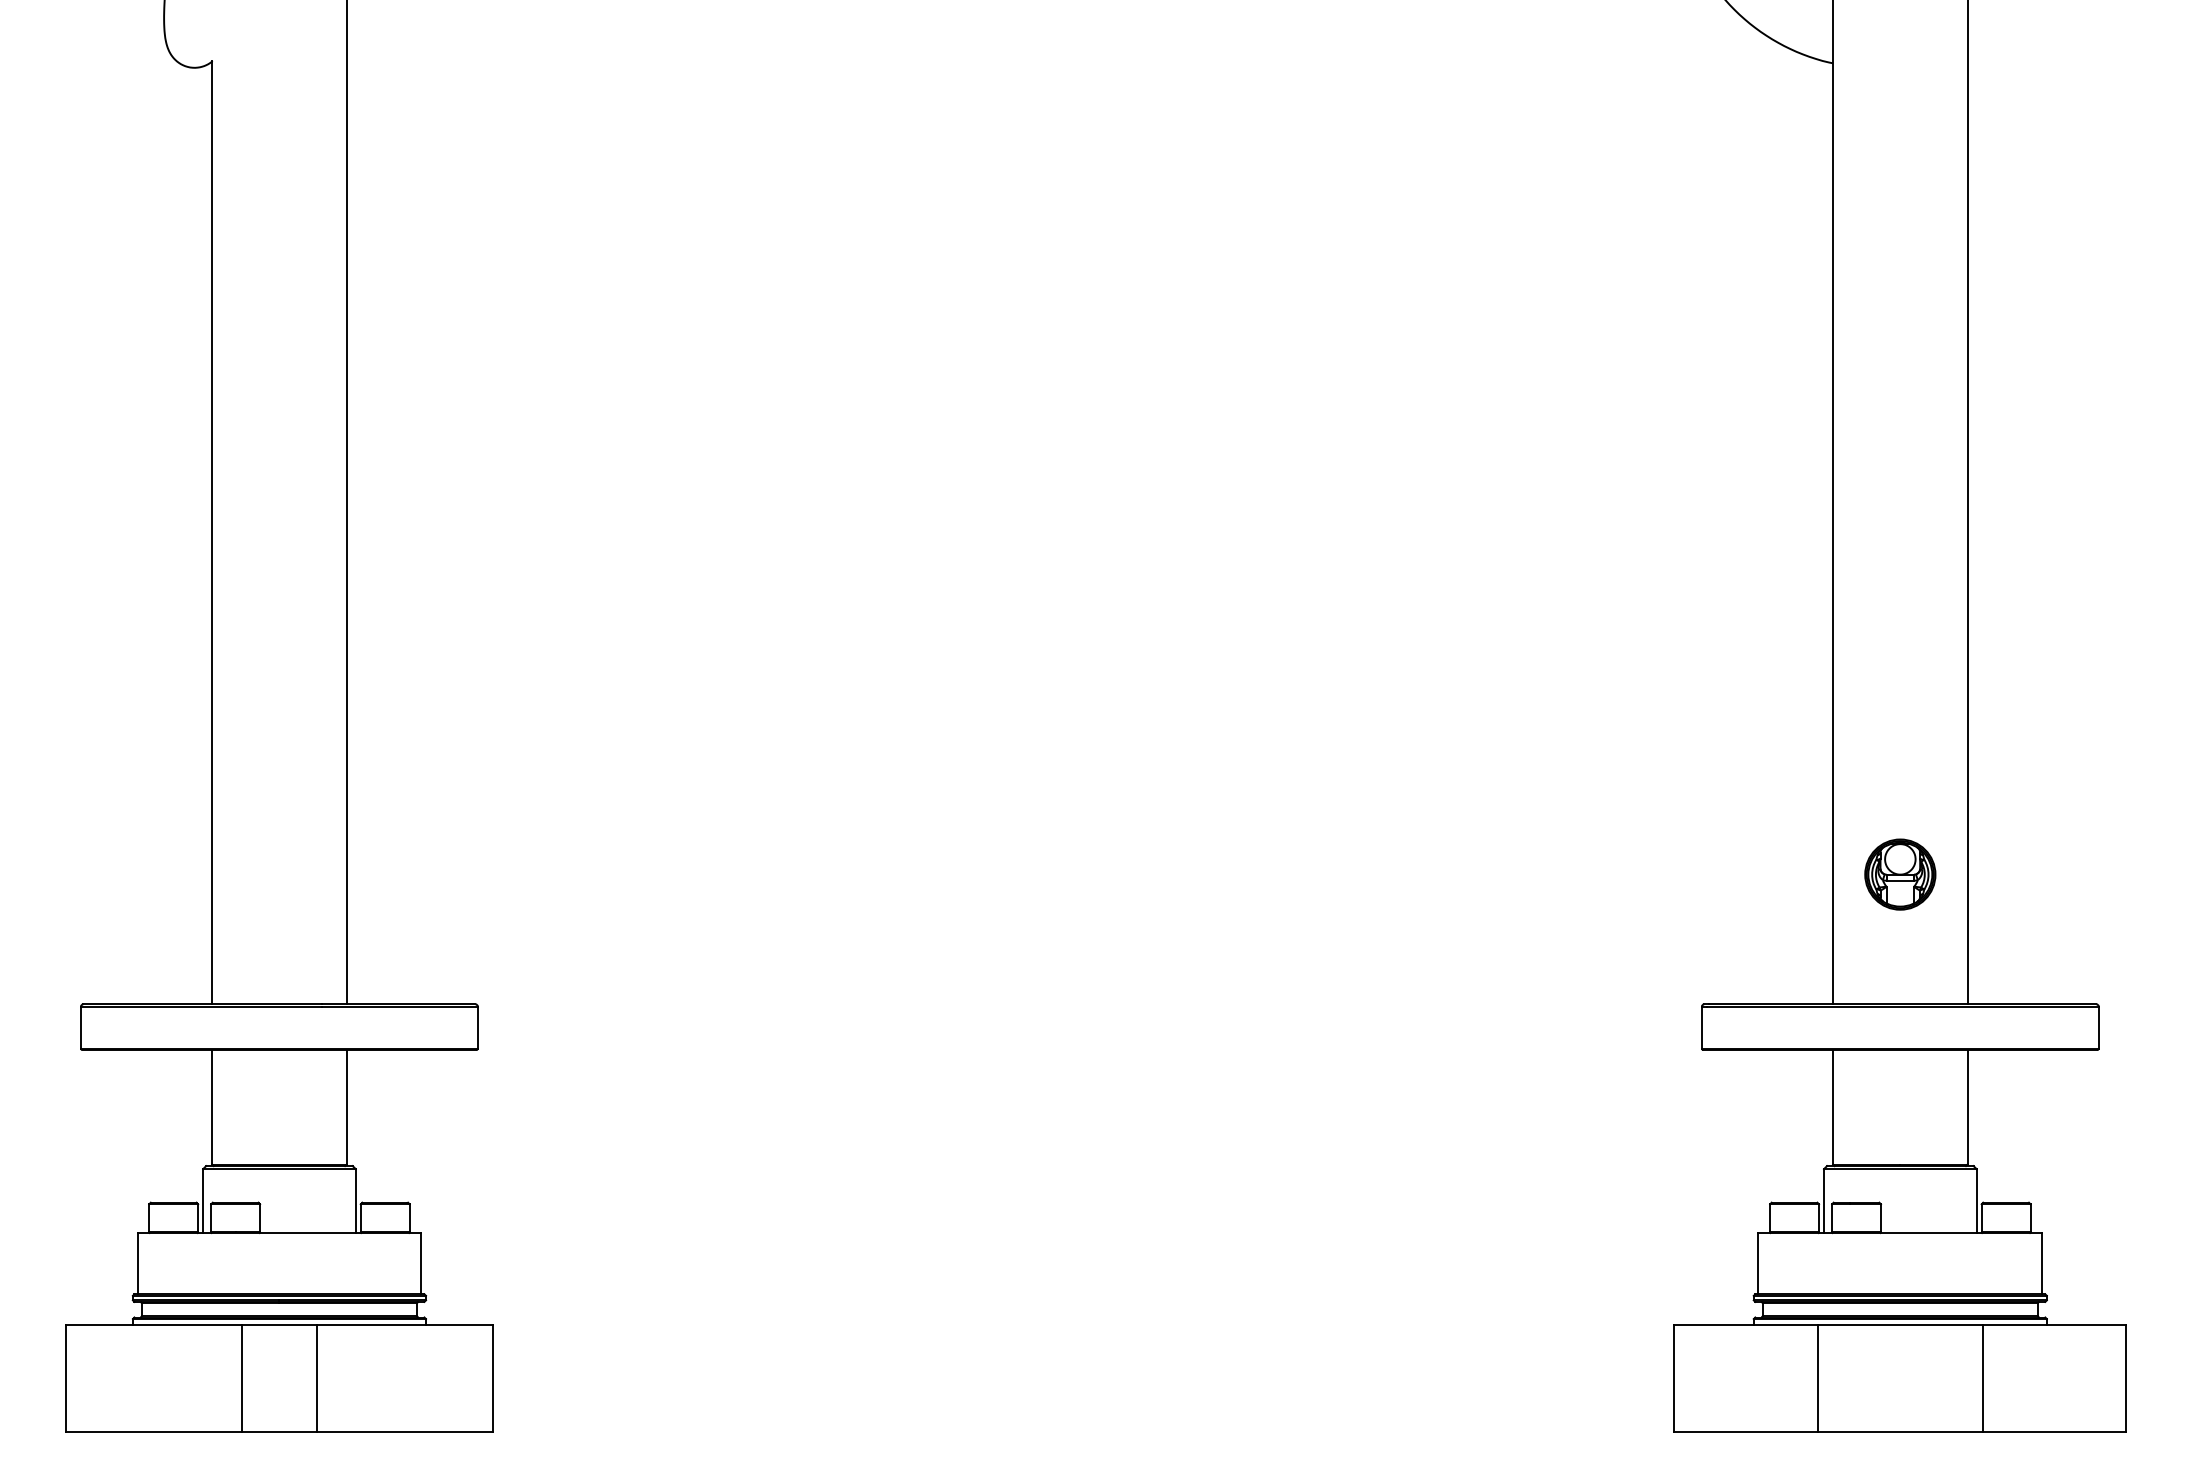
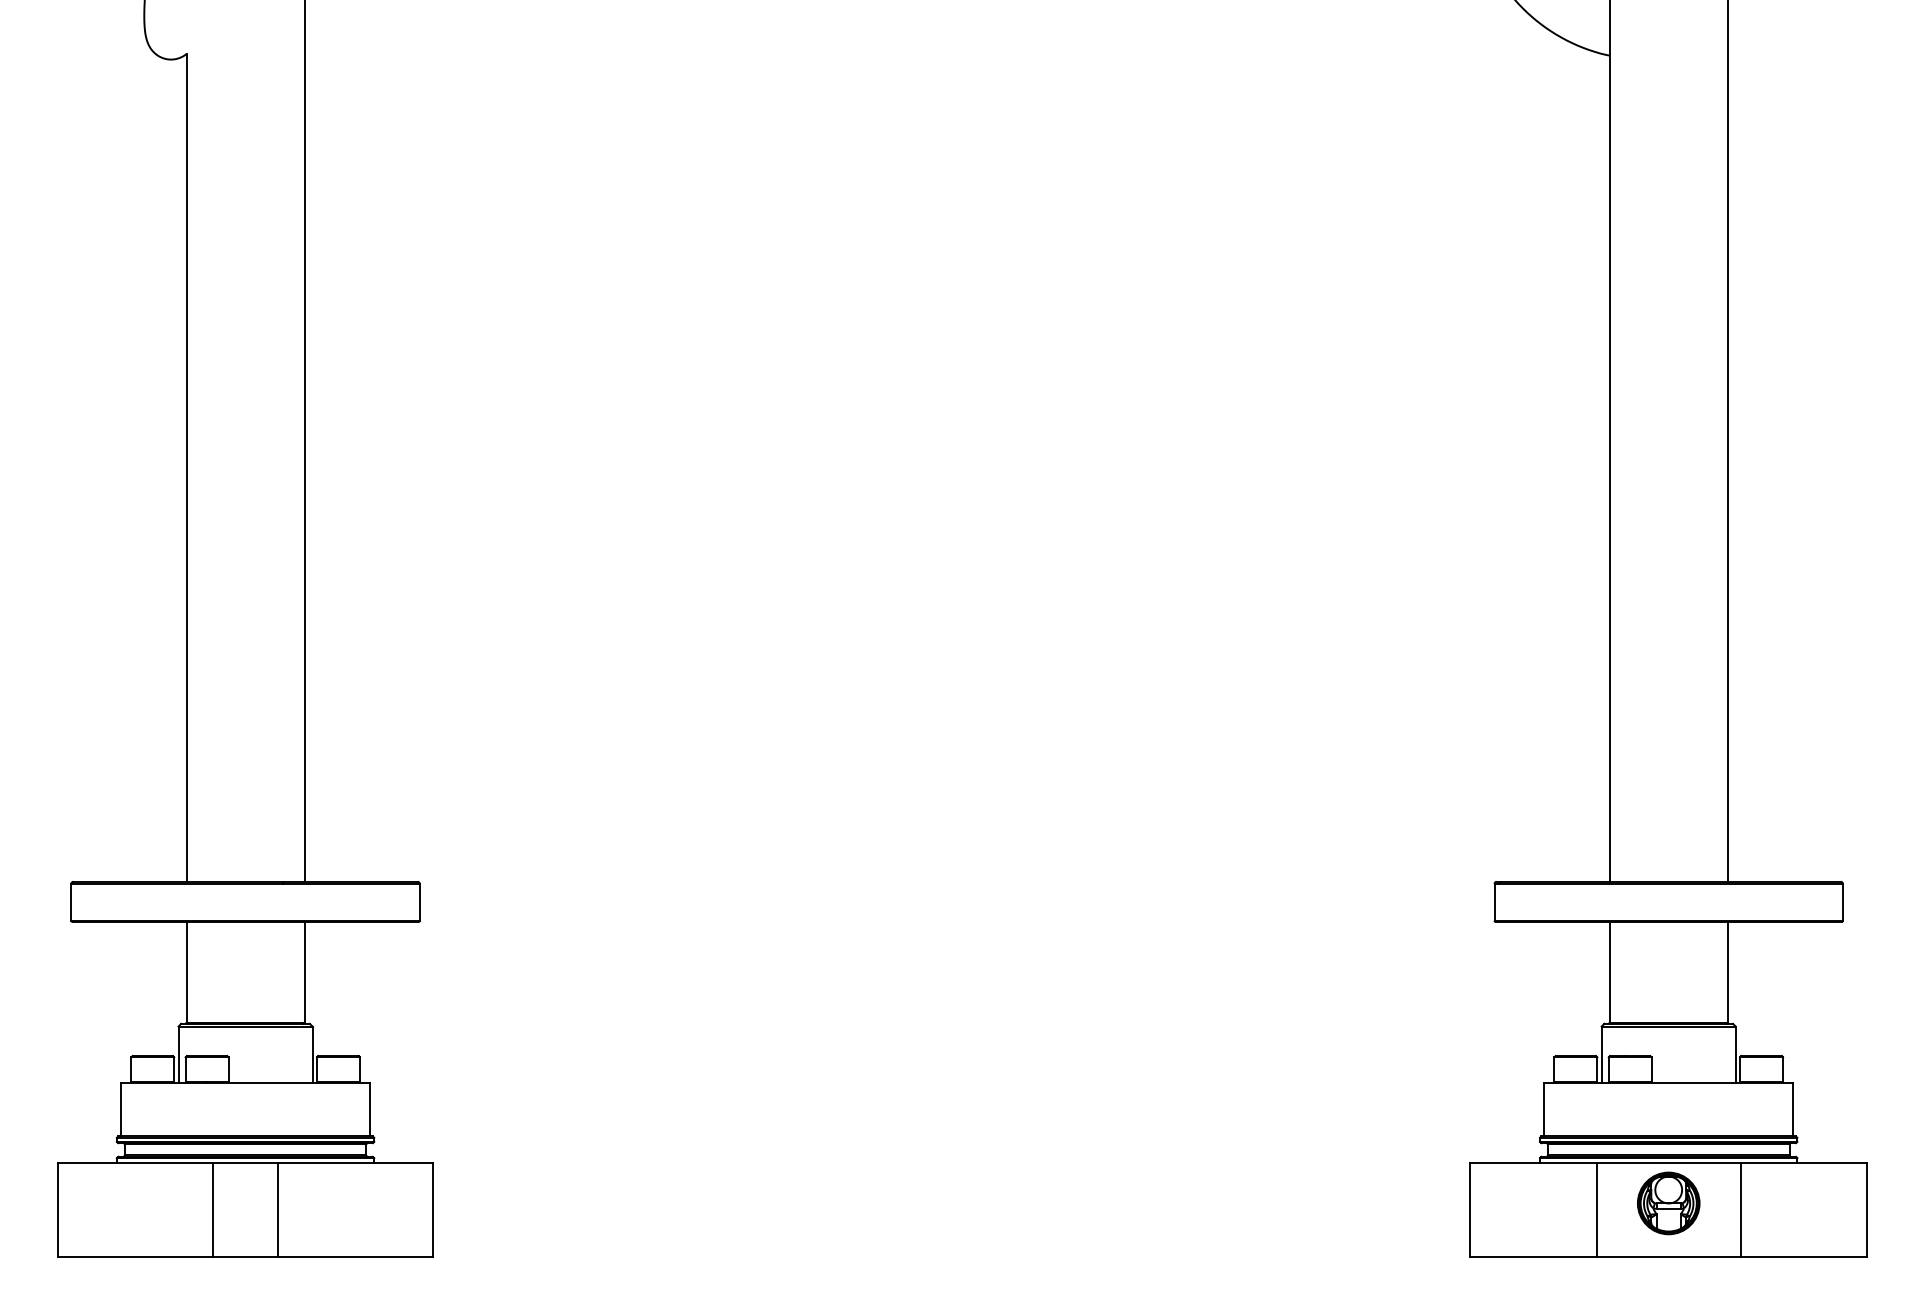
part: (1900, 874) -> (1668, 1203), moved

